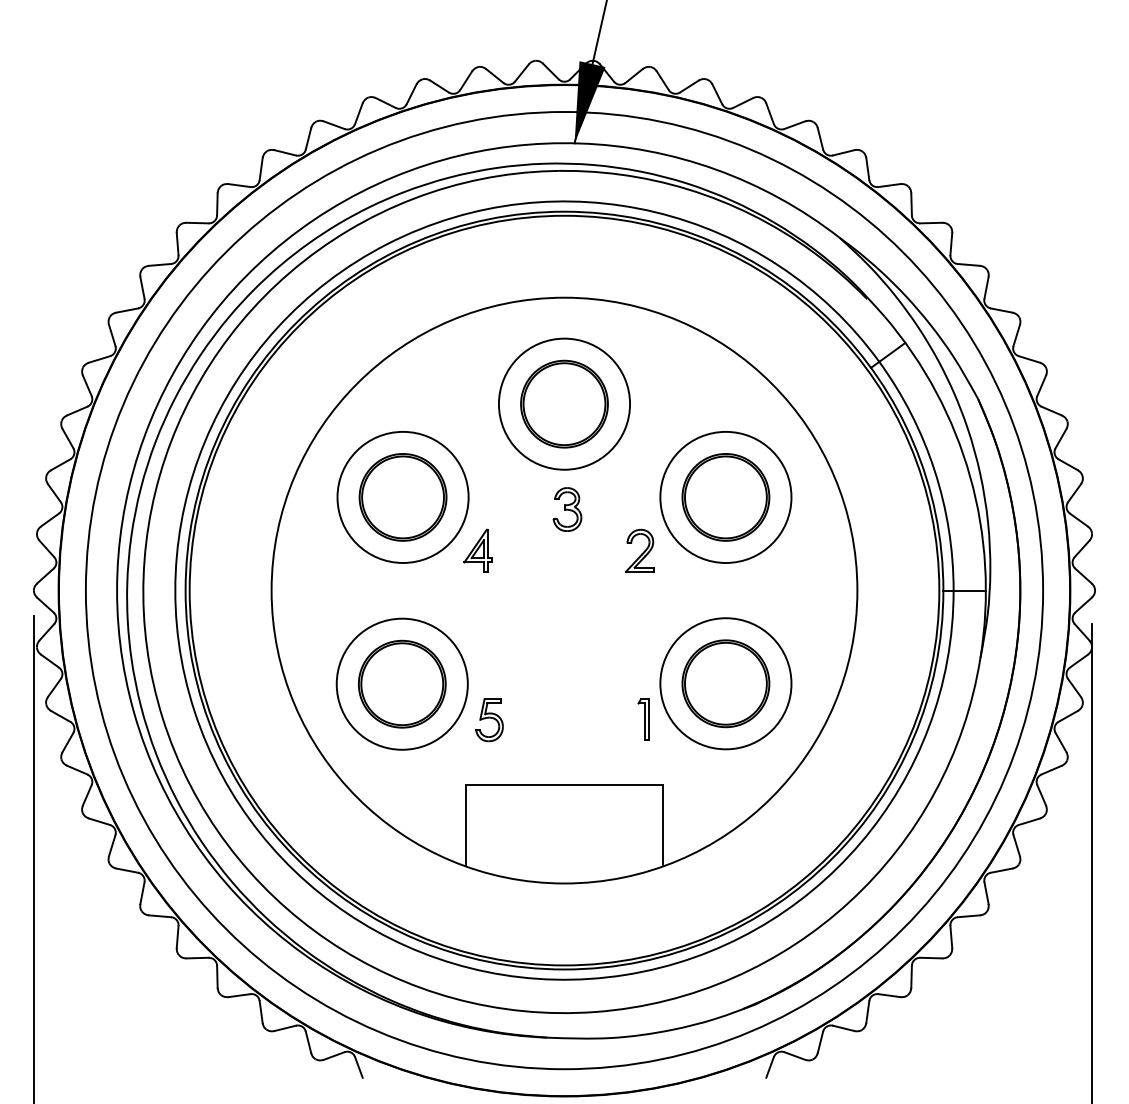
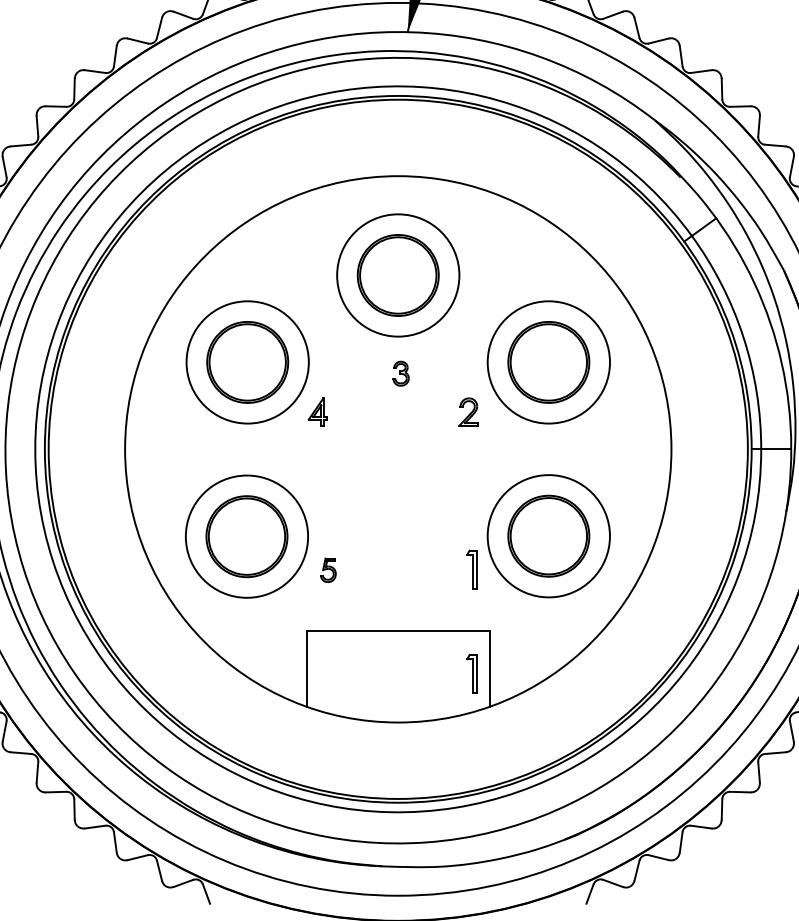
part: (567, 509) -> (401, 373), size x0.6
part: (477, 550) -> (317, 411), size x0.7
part: (639, 550) -> (468, 411), size x0.7
part: (489, 720) -> (328, 570), size x0.6
part: (643, 831) -> (471, 674), added

